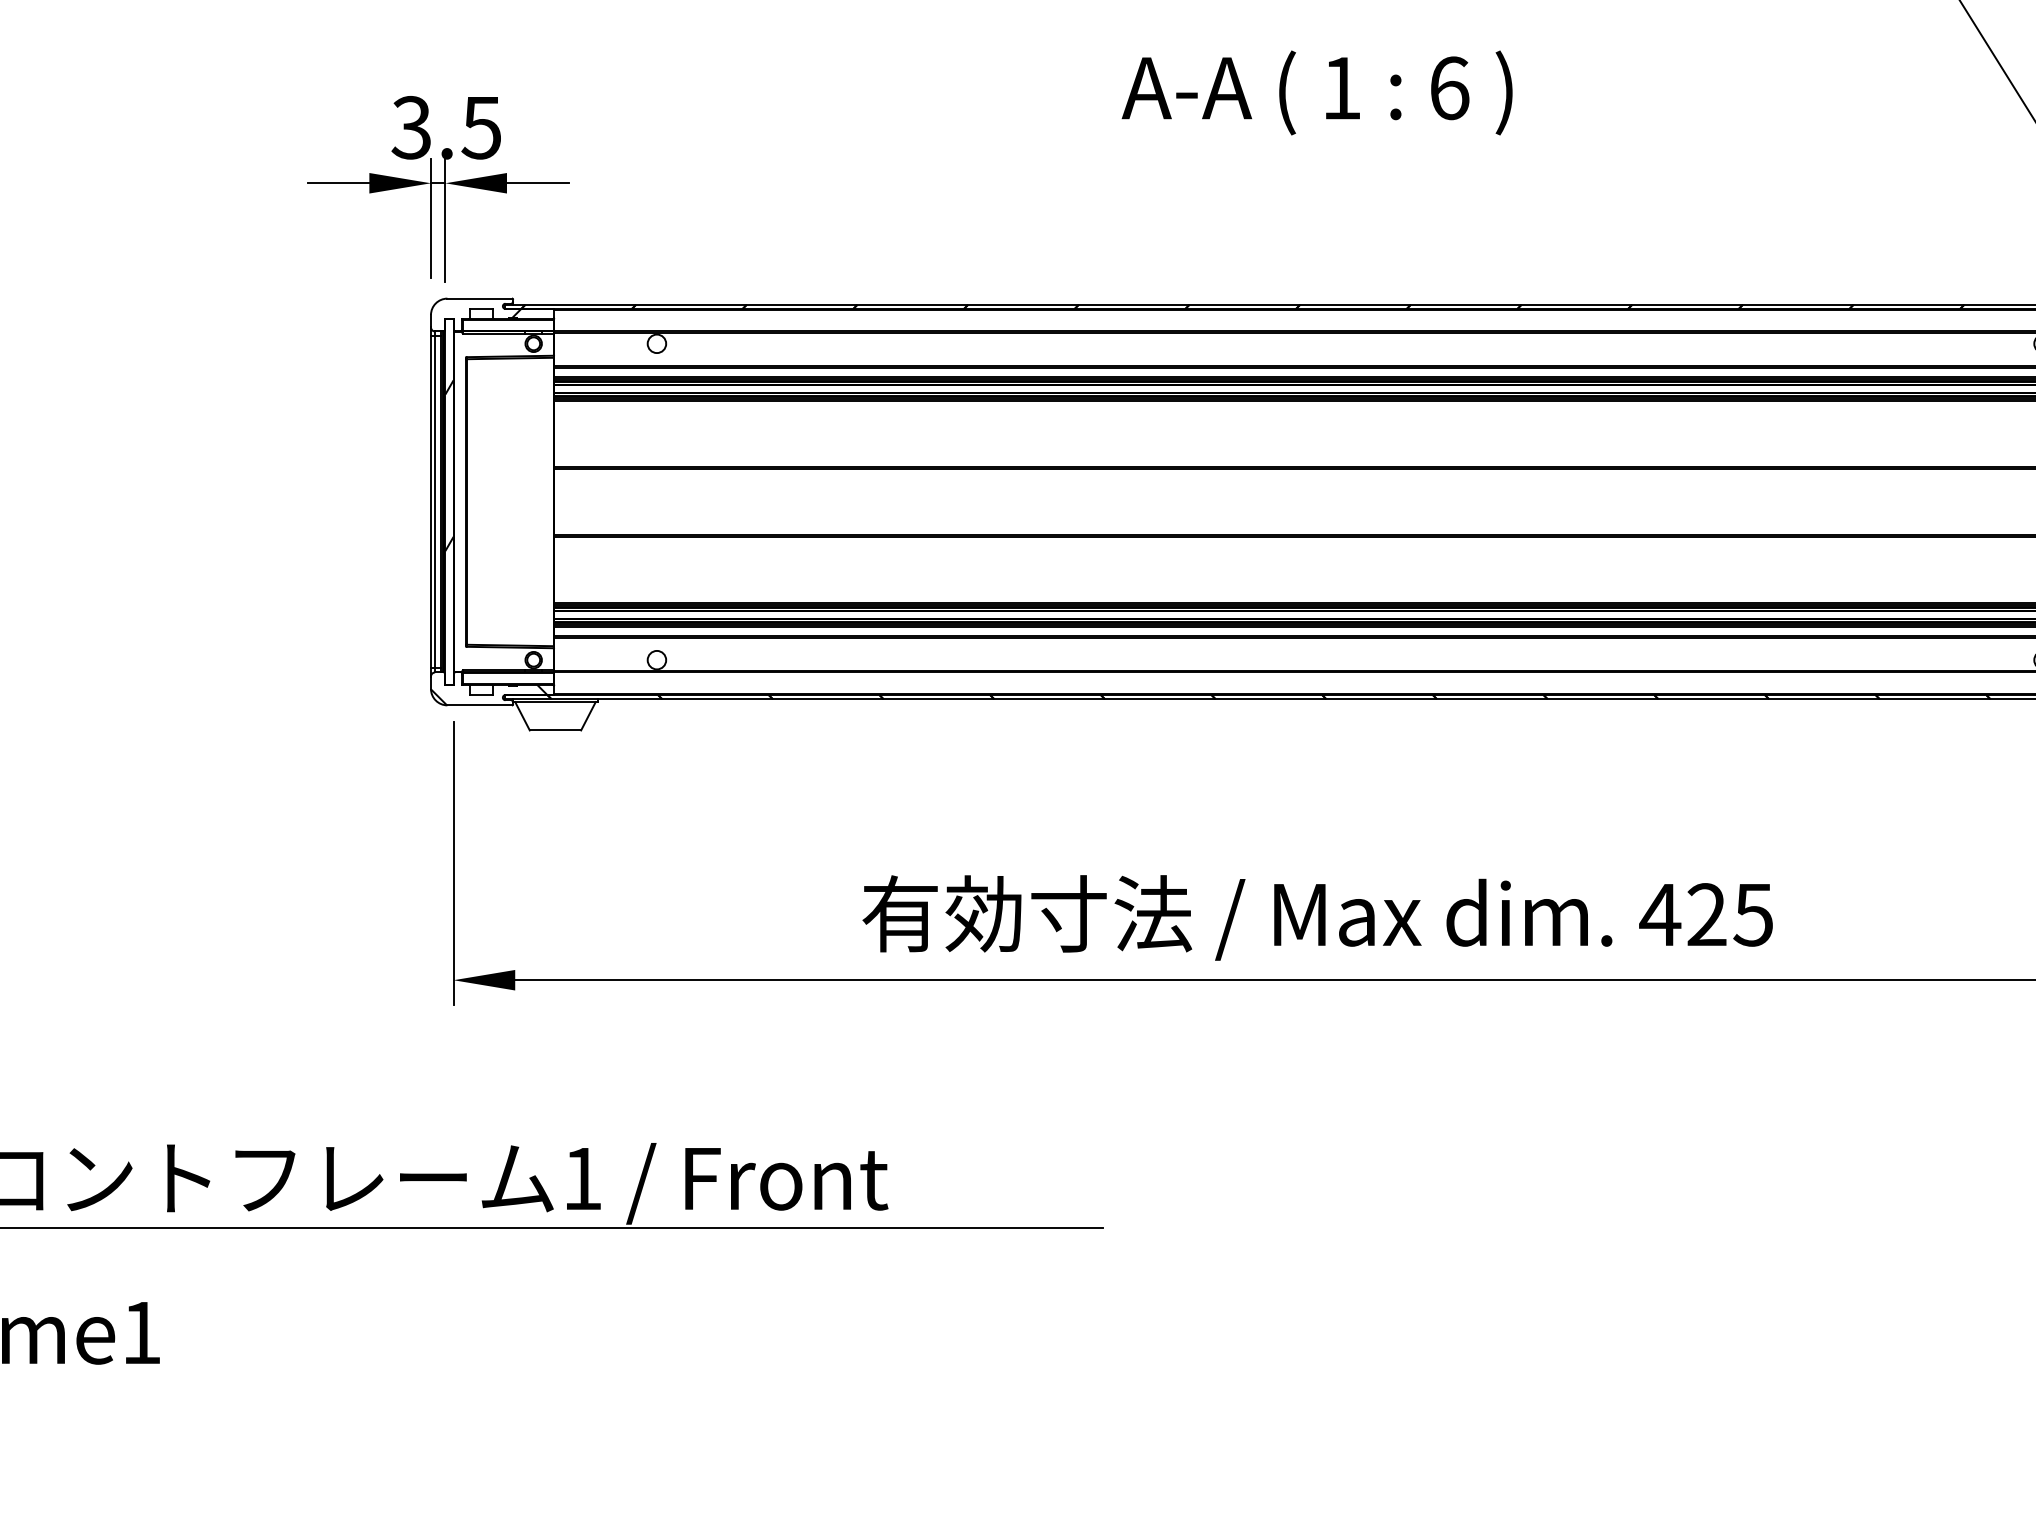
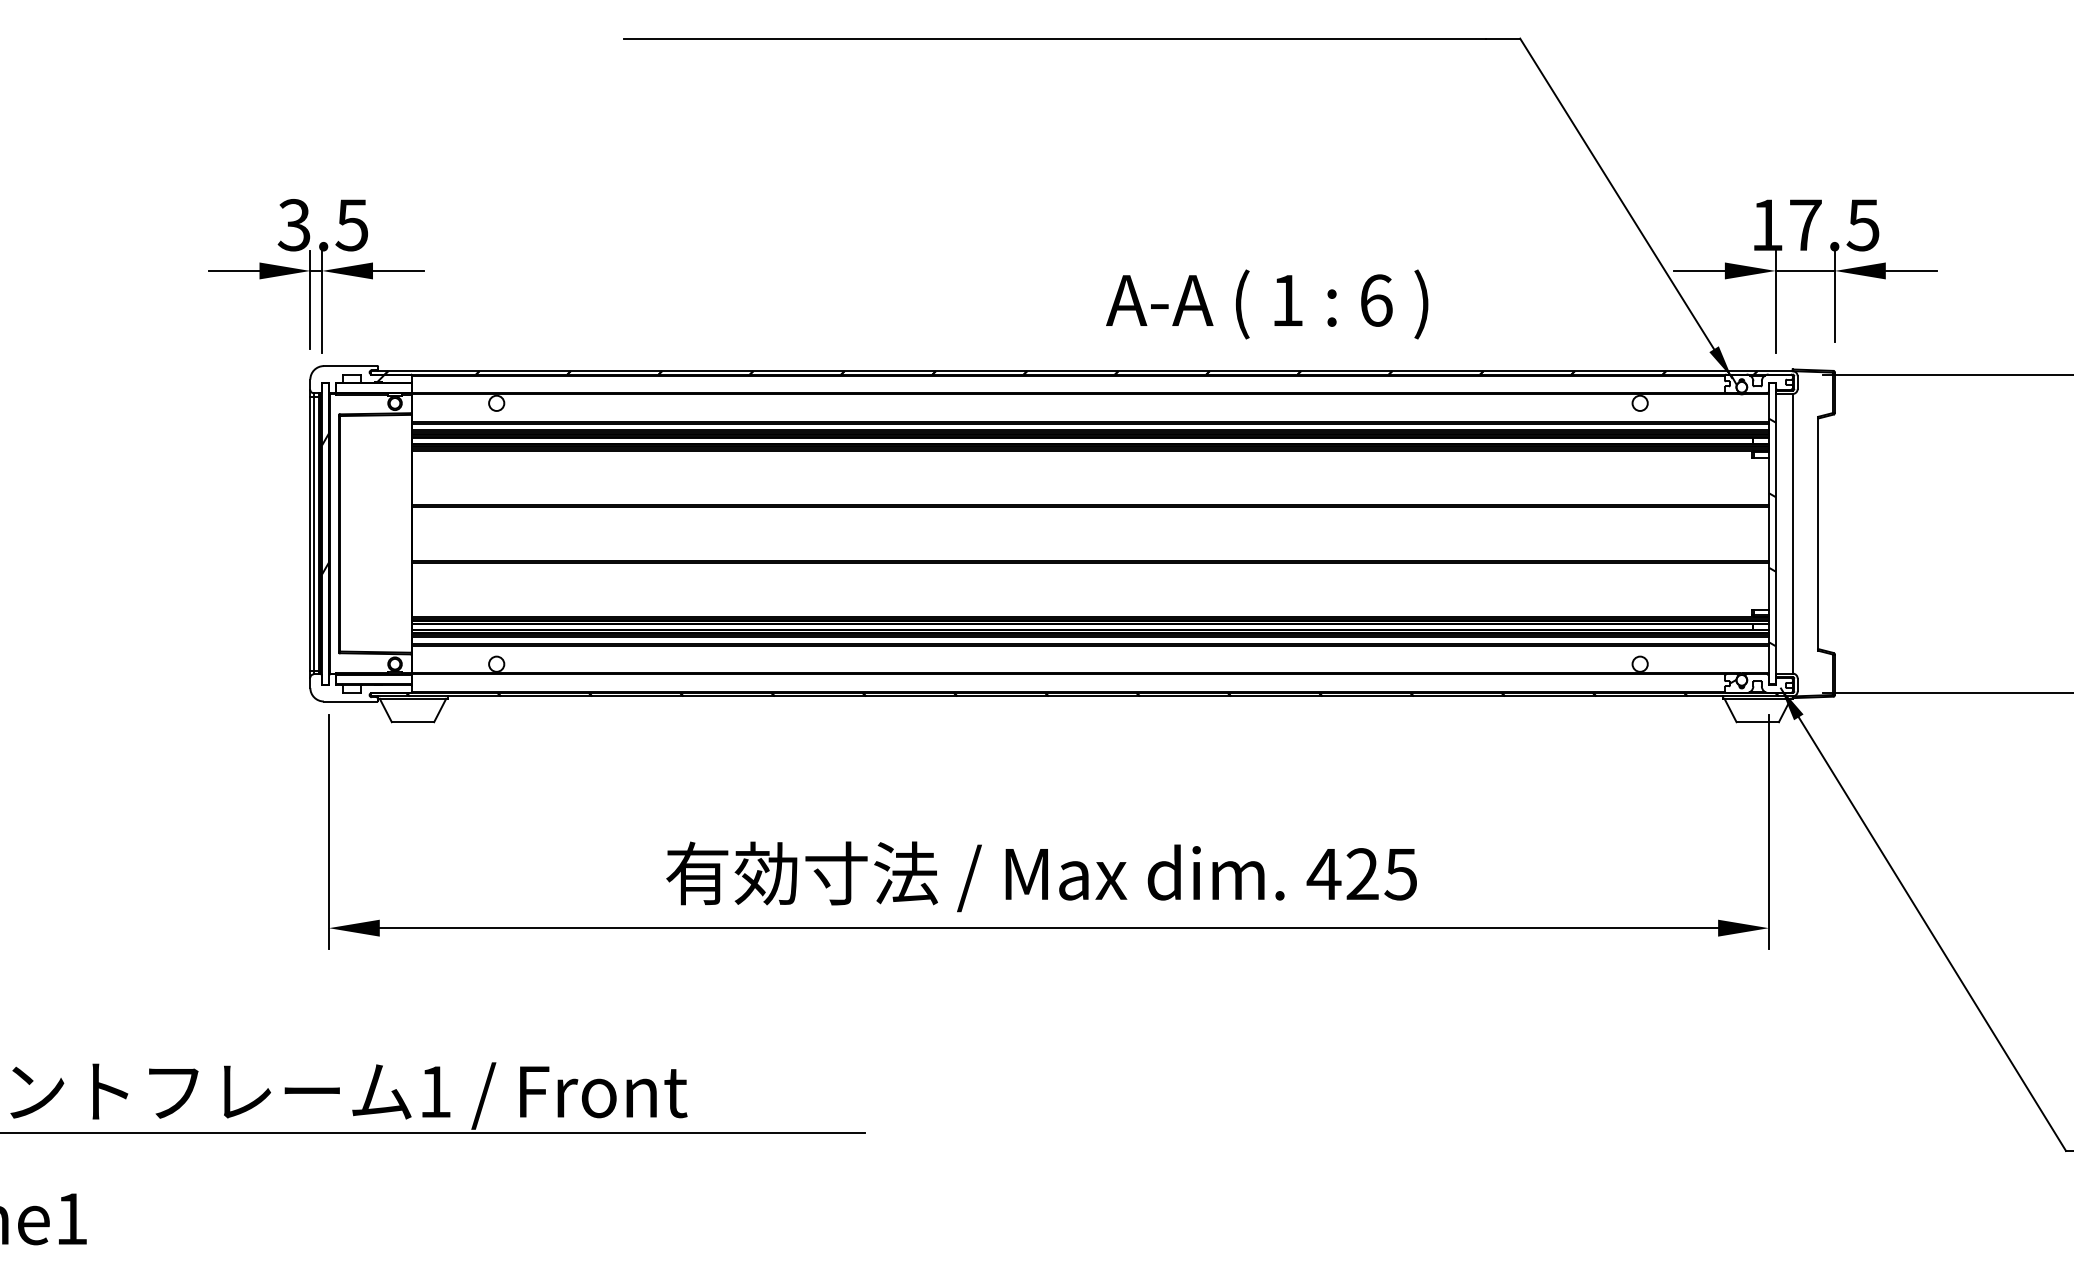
text: (1317, 92) -> (1267, 304), moved
hatch: (489, 694) -> (358, 692), removed

